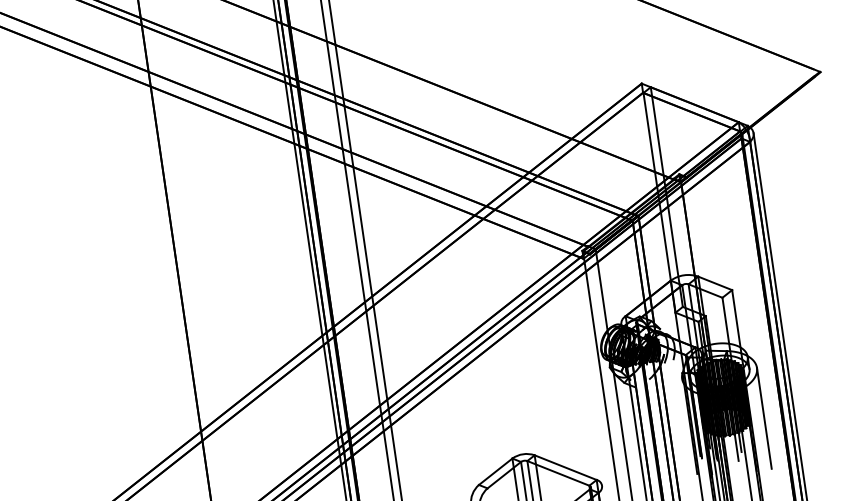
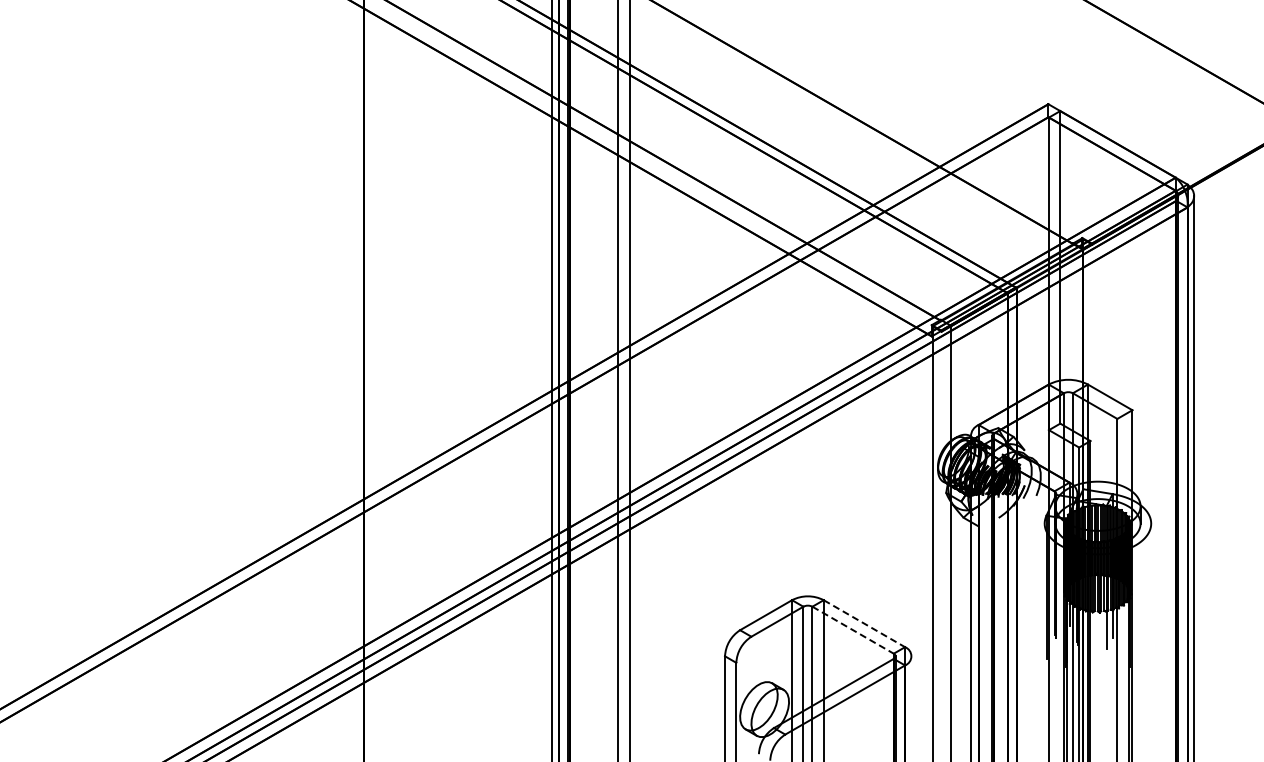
line: (764, 418) -> (1151, 595), removed
line: (565, 467) -> (864, 623), solid -> dashed
line: (558, 473) -> (853, 630), solid -> dashed

